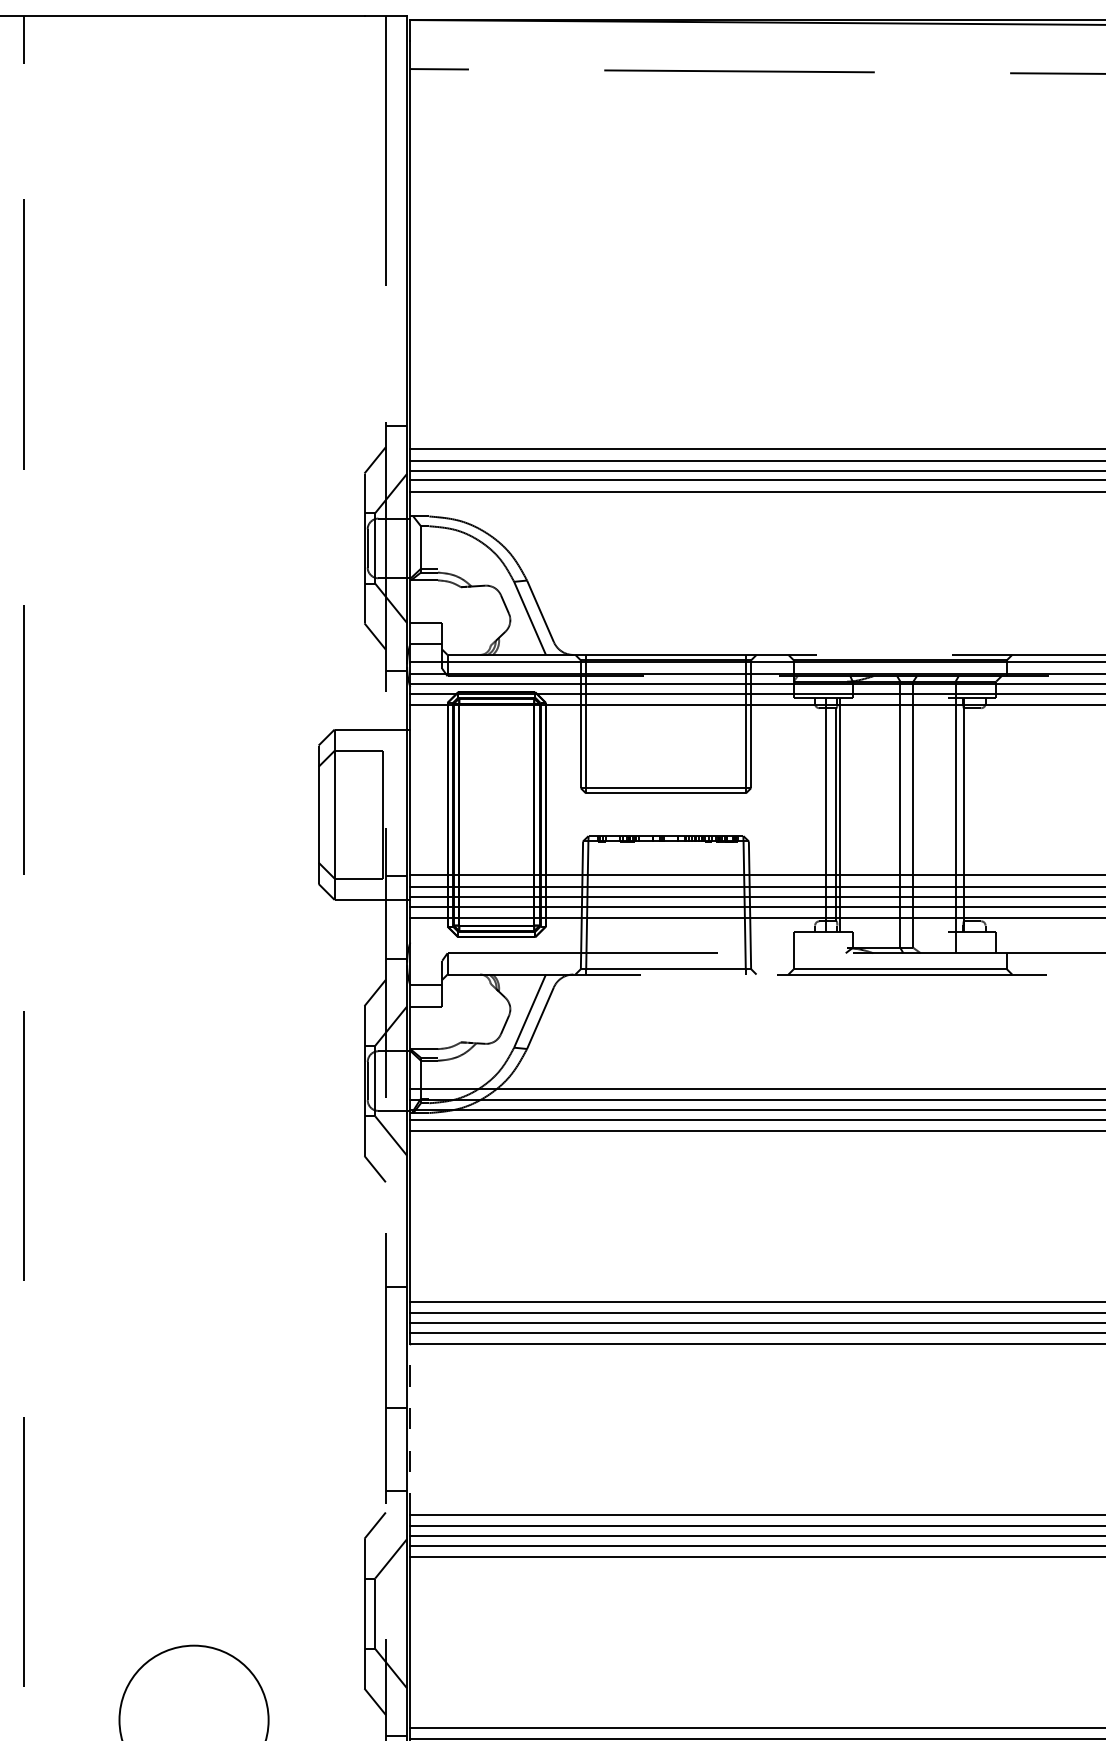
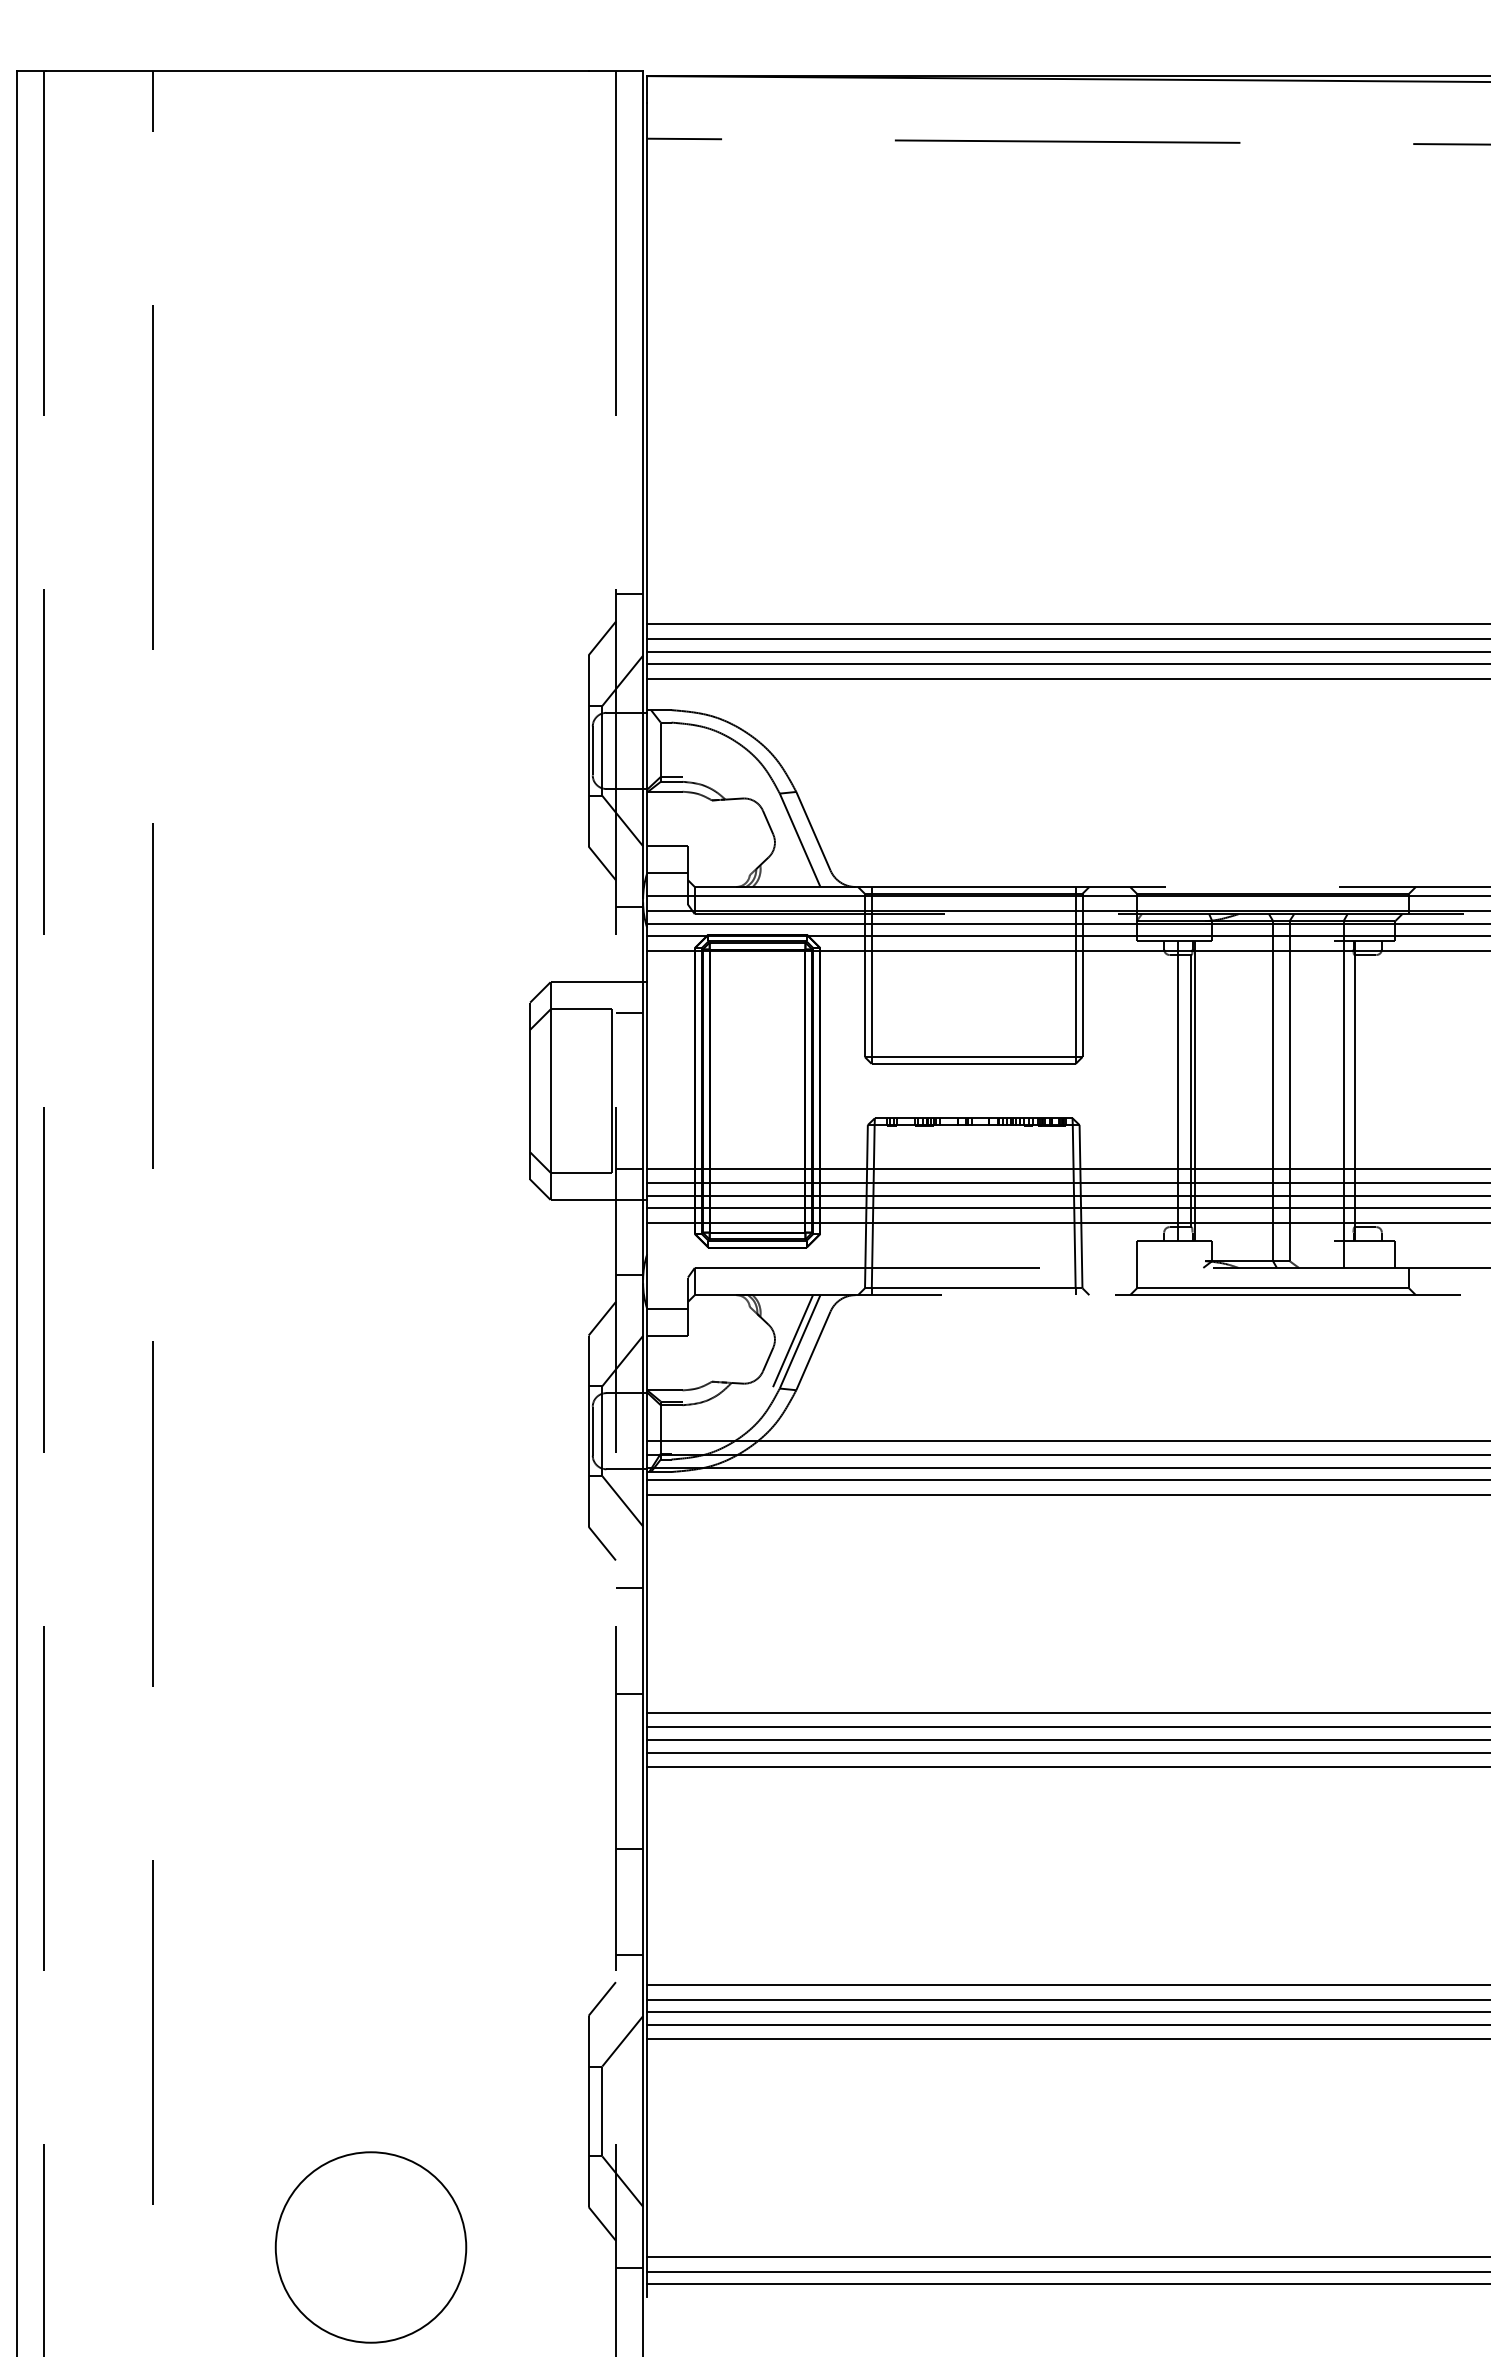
line: (396, 754) -> (629, 1013), added
line: (524, 1010) -> (793, 1341), added
line: (396, 1203) -> (629, 1587), added
line: (410, 1429) -> (647, 1876), dashed -> solid

